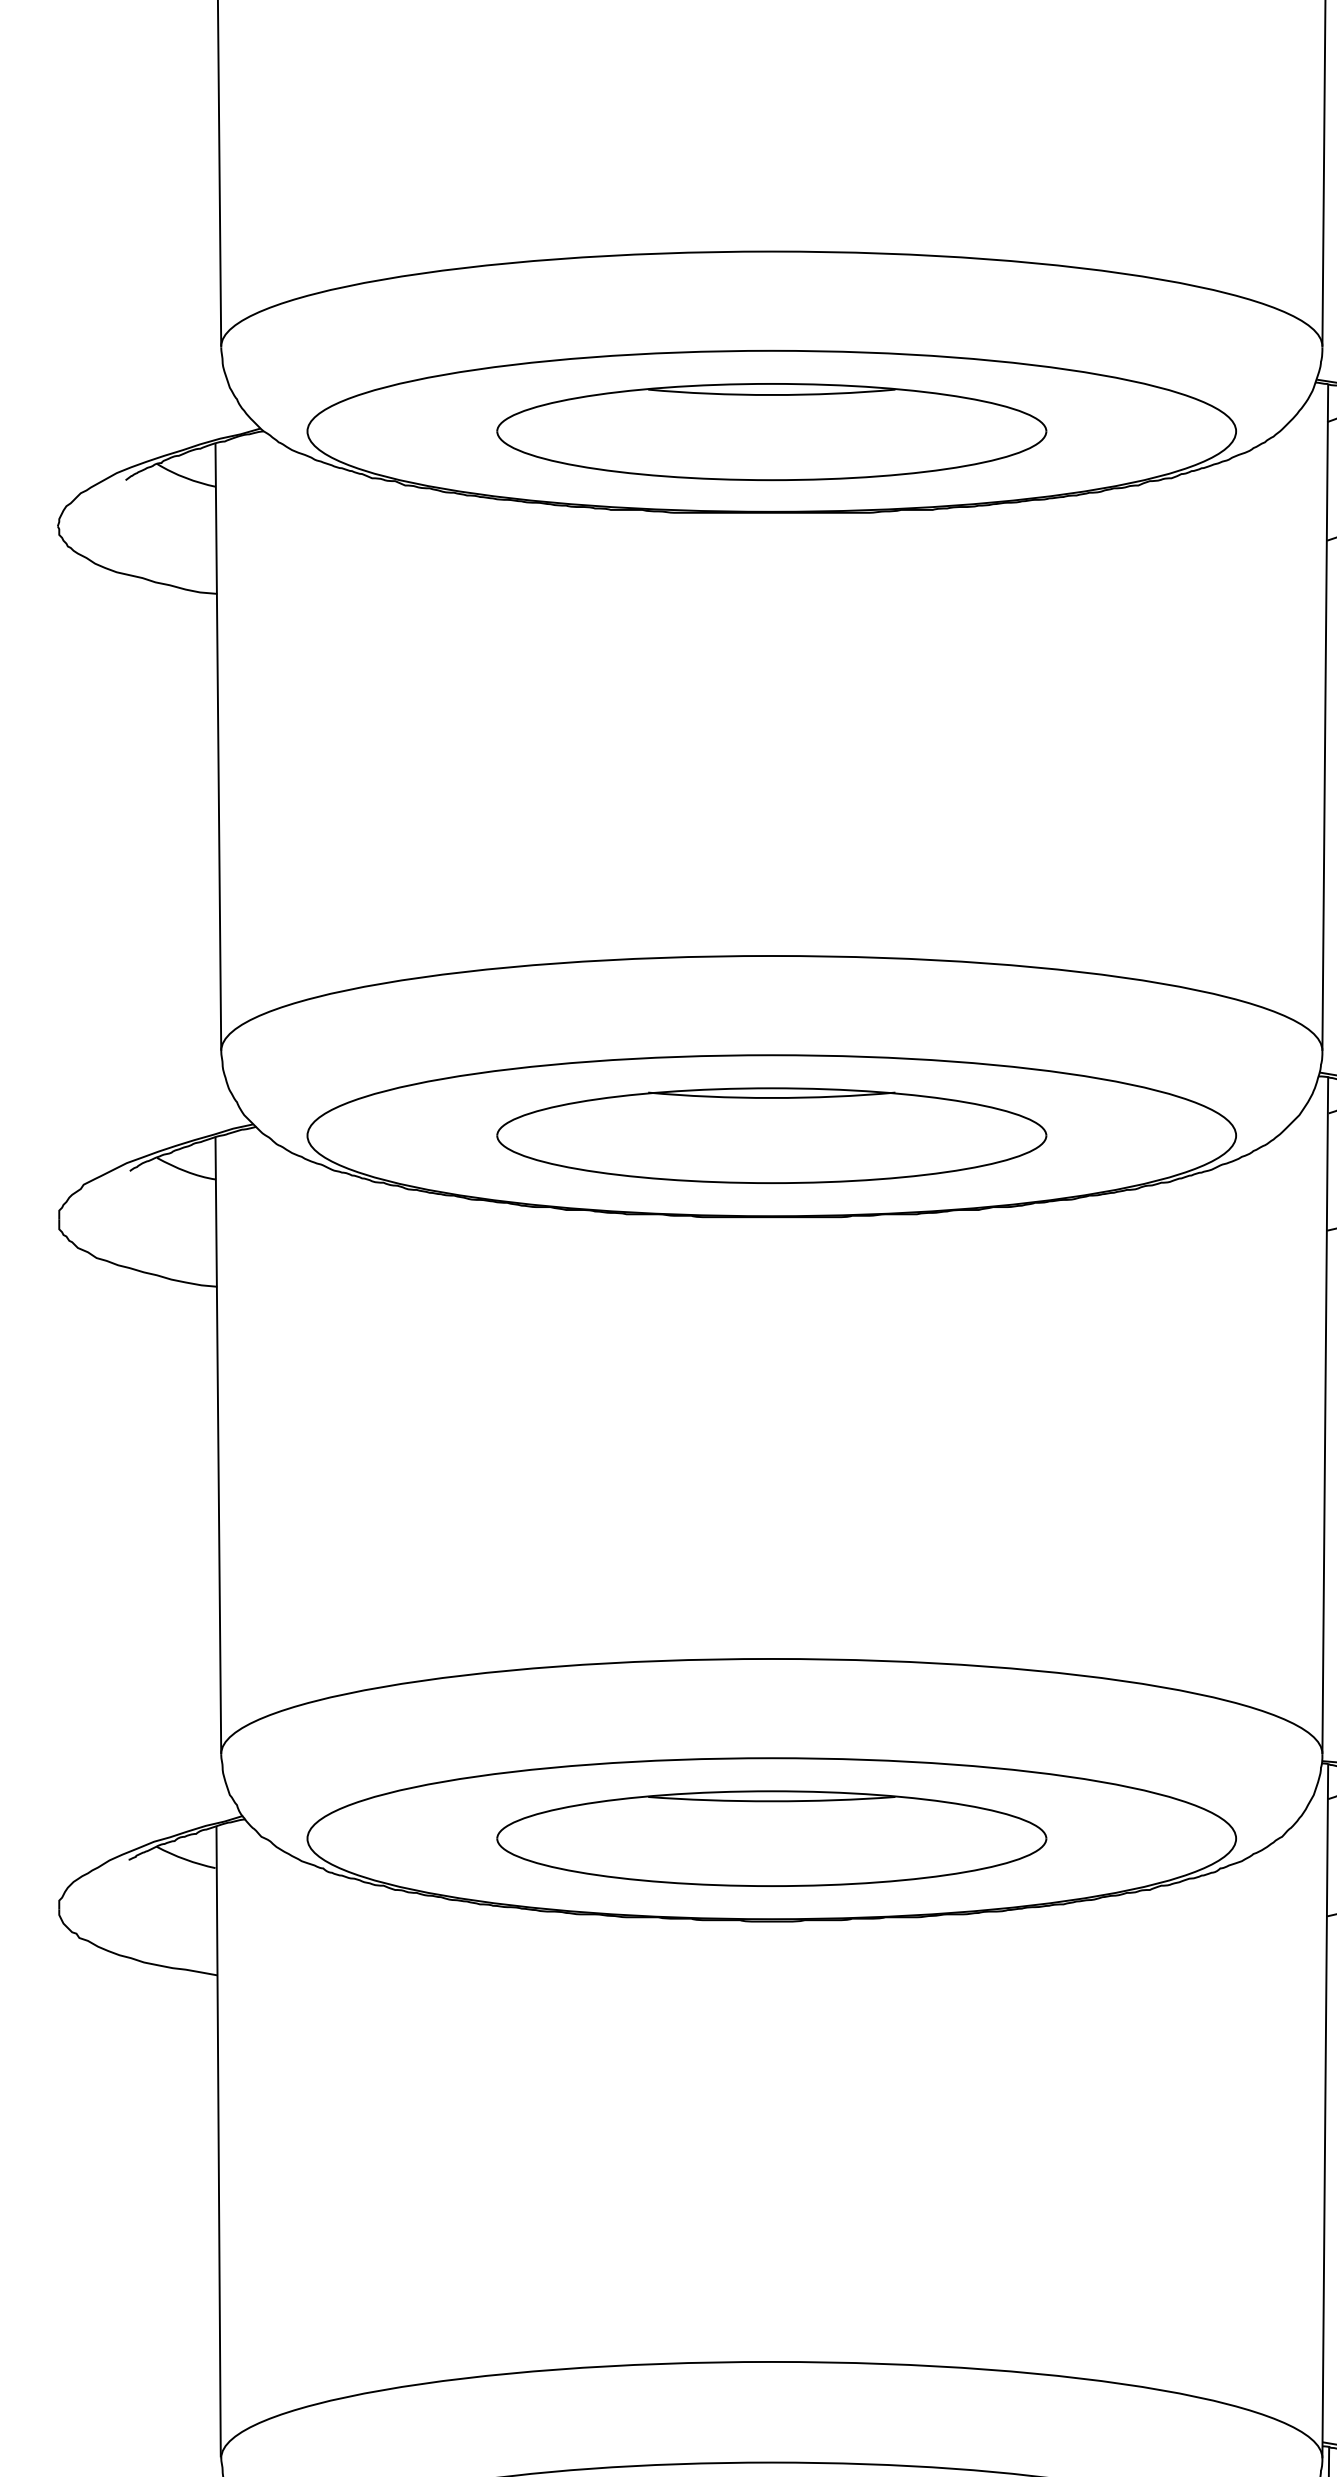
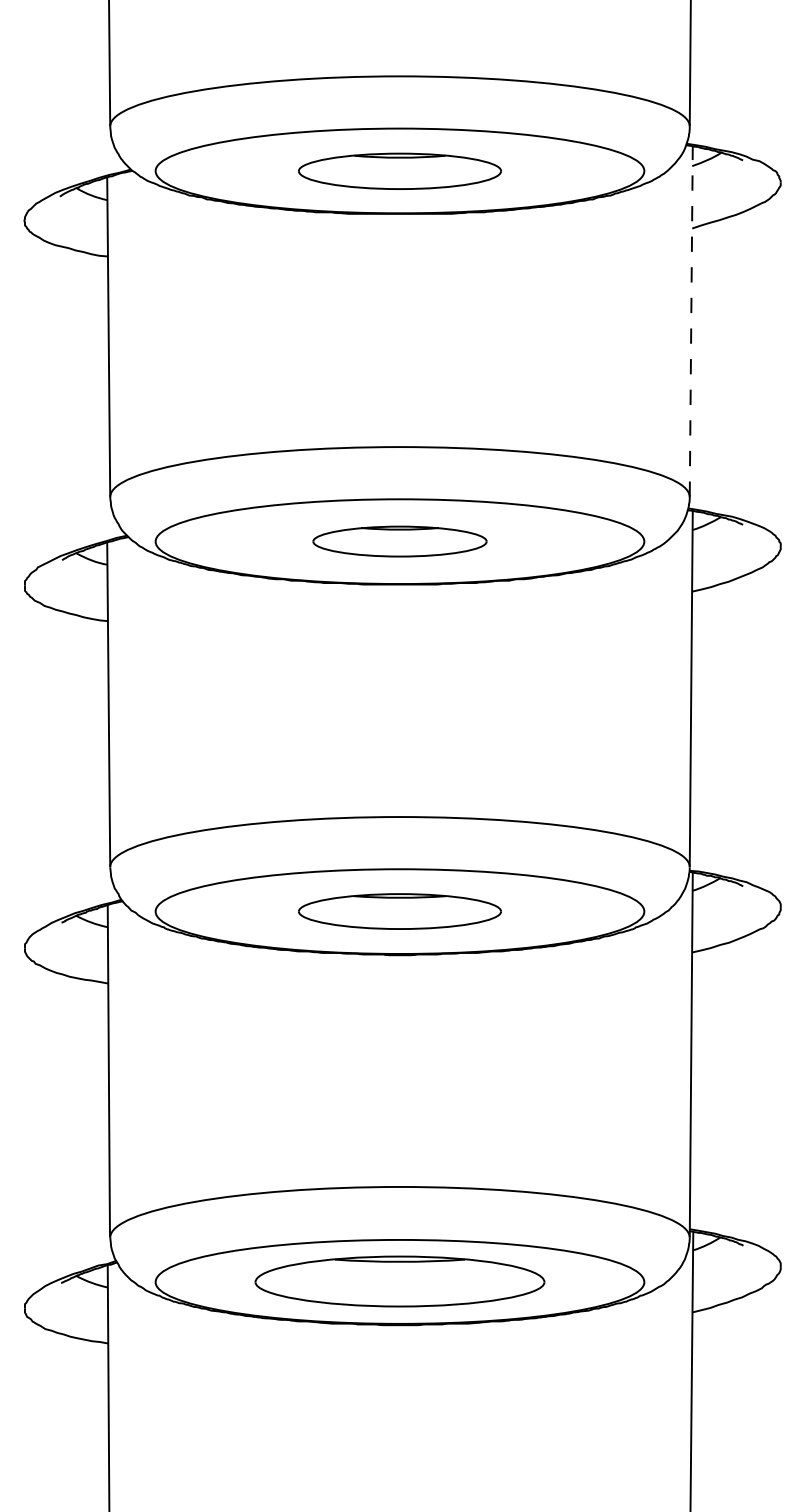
part: (770, 432) -> (399, 171), size x0.7
line: (1325, 717) -> (691, 321), solid -> dashed
part: (770, 1135) -> (399, 541), size x0.6
part: (770, 1838) -> (399, 911), size x0.7

